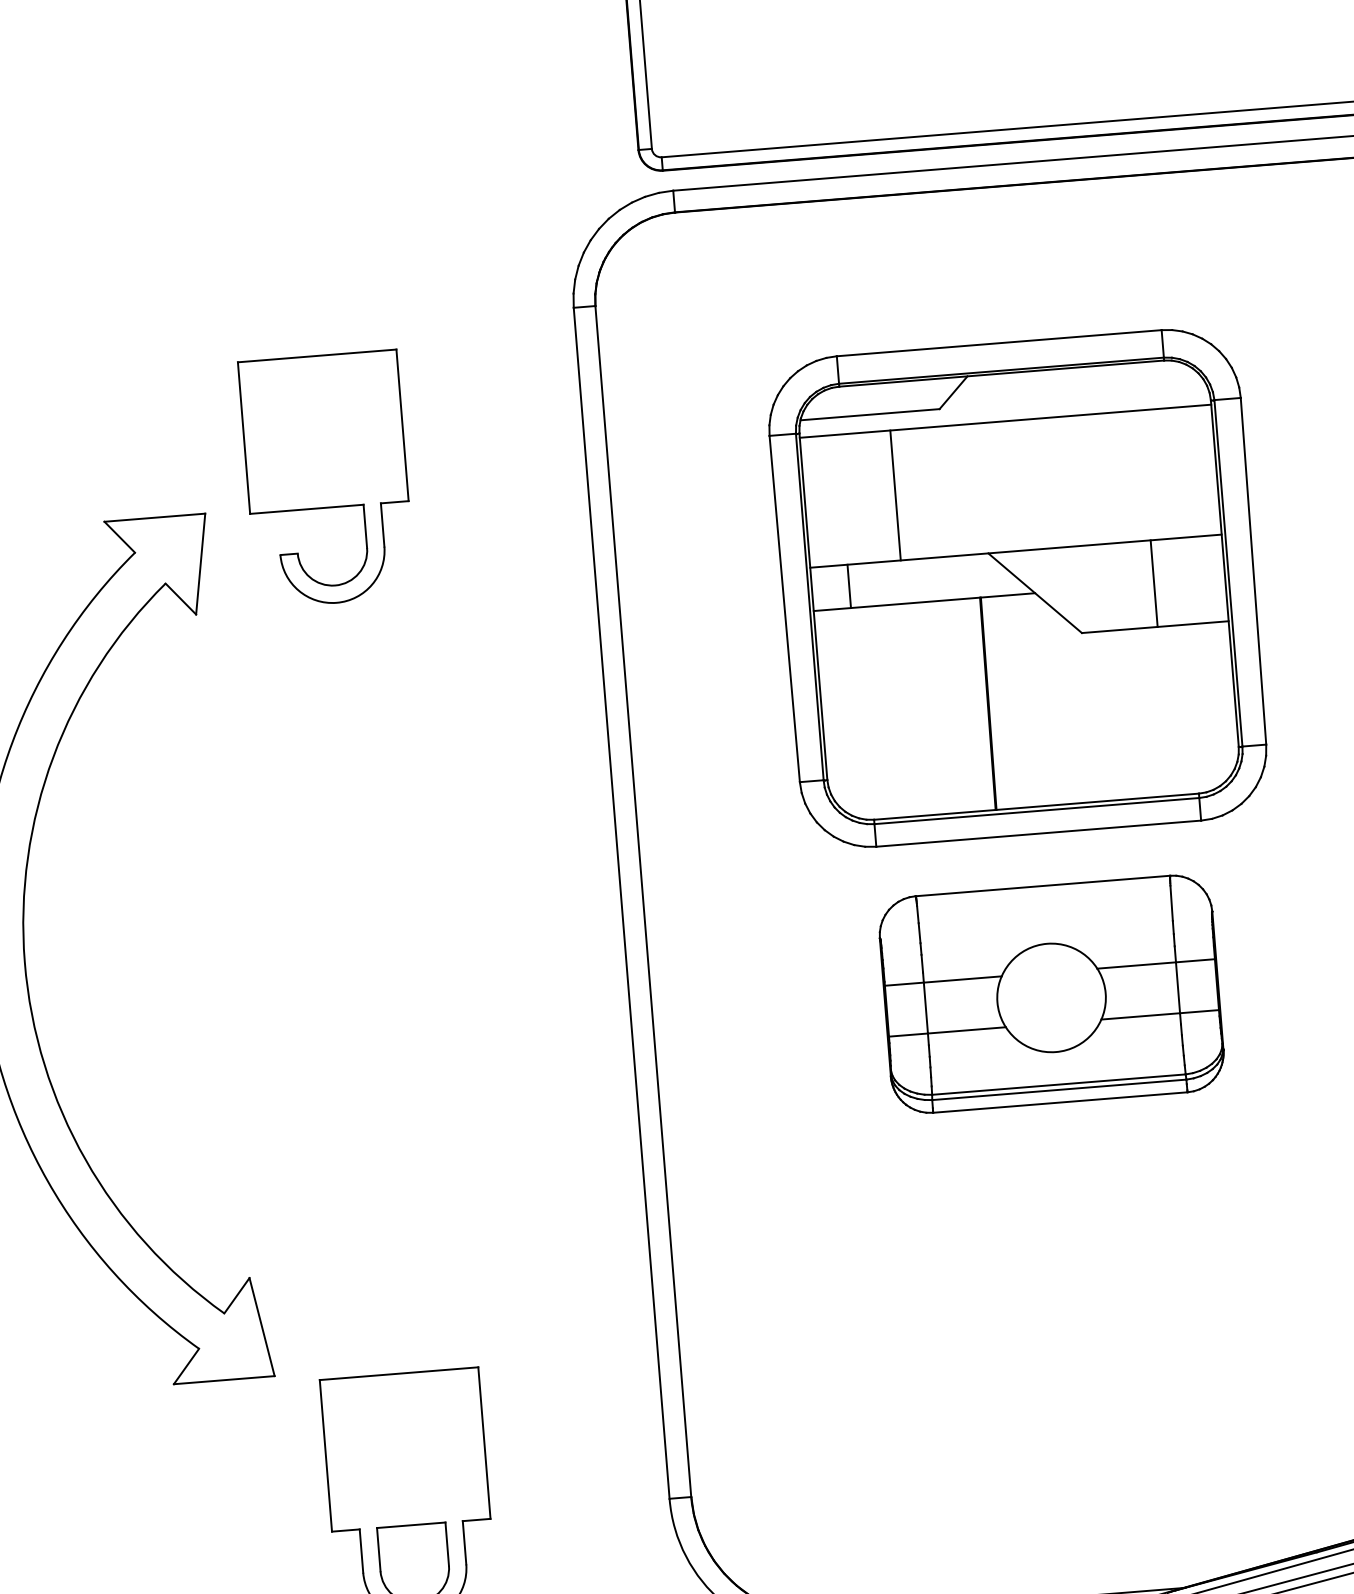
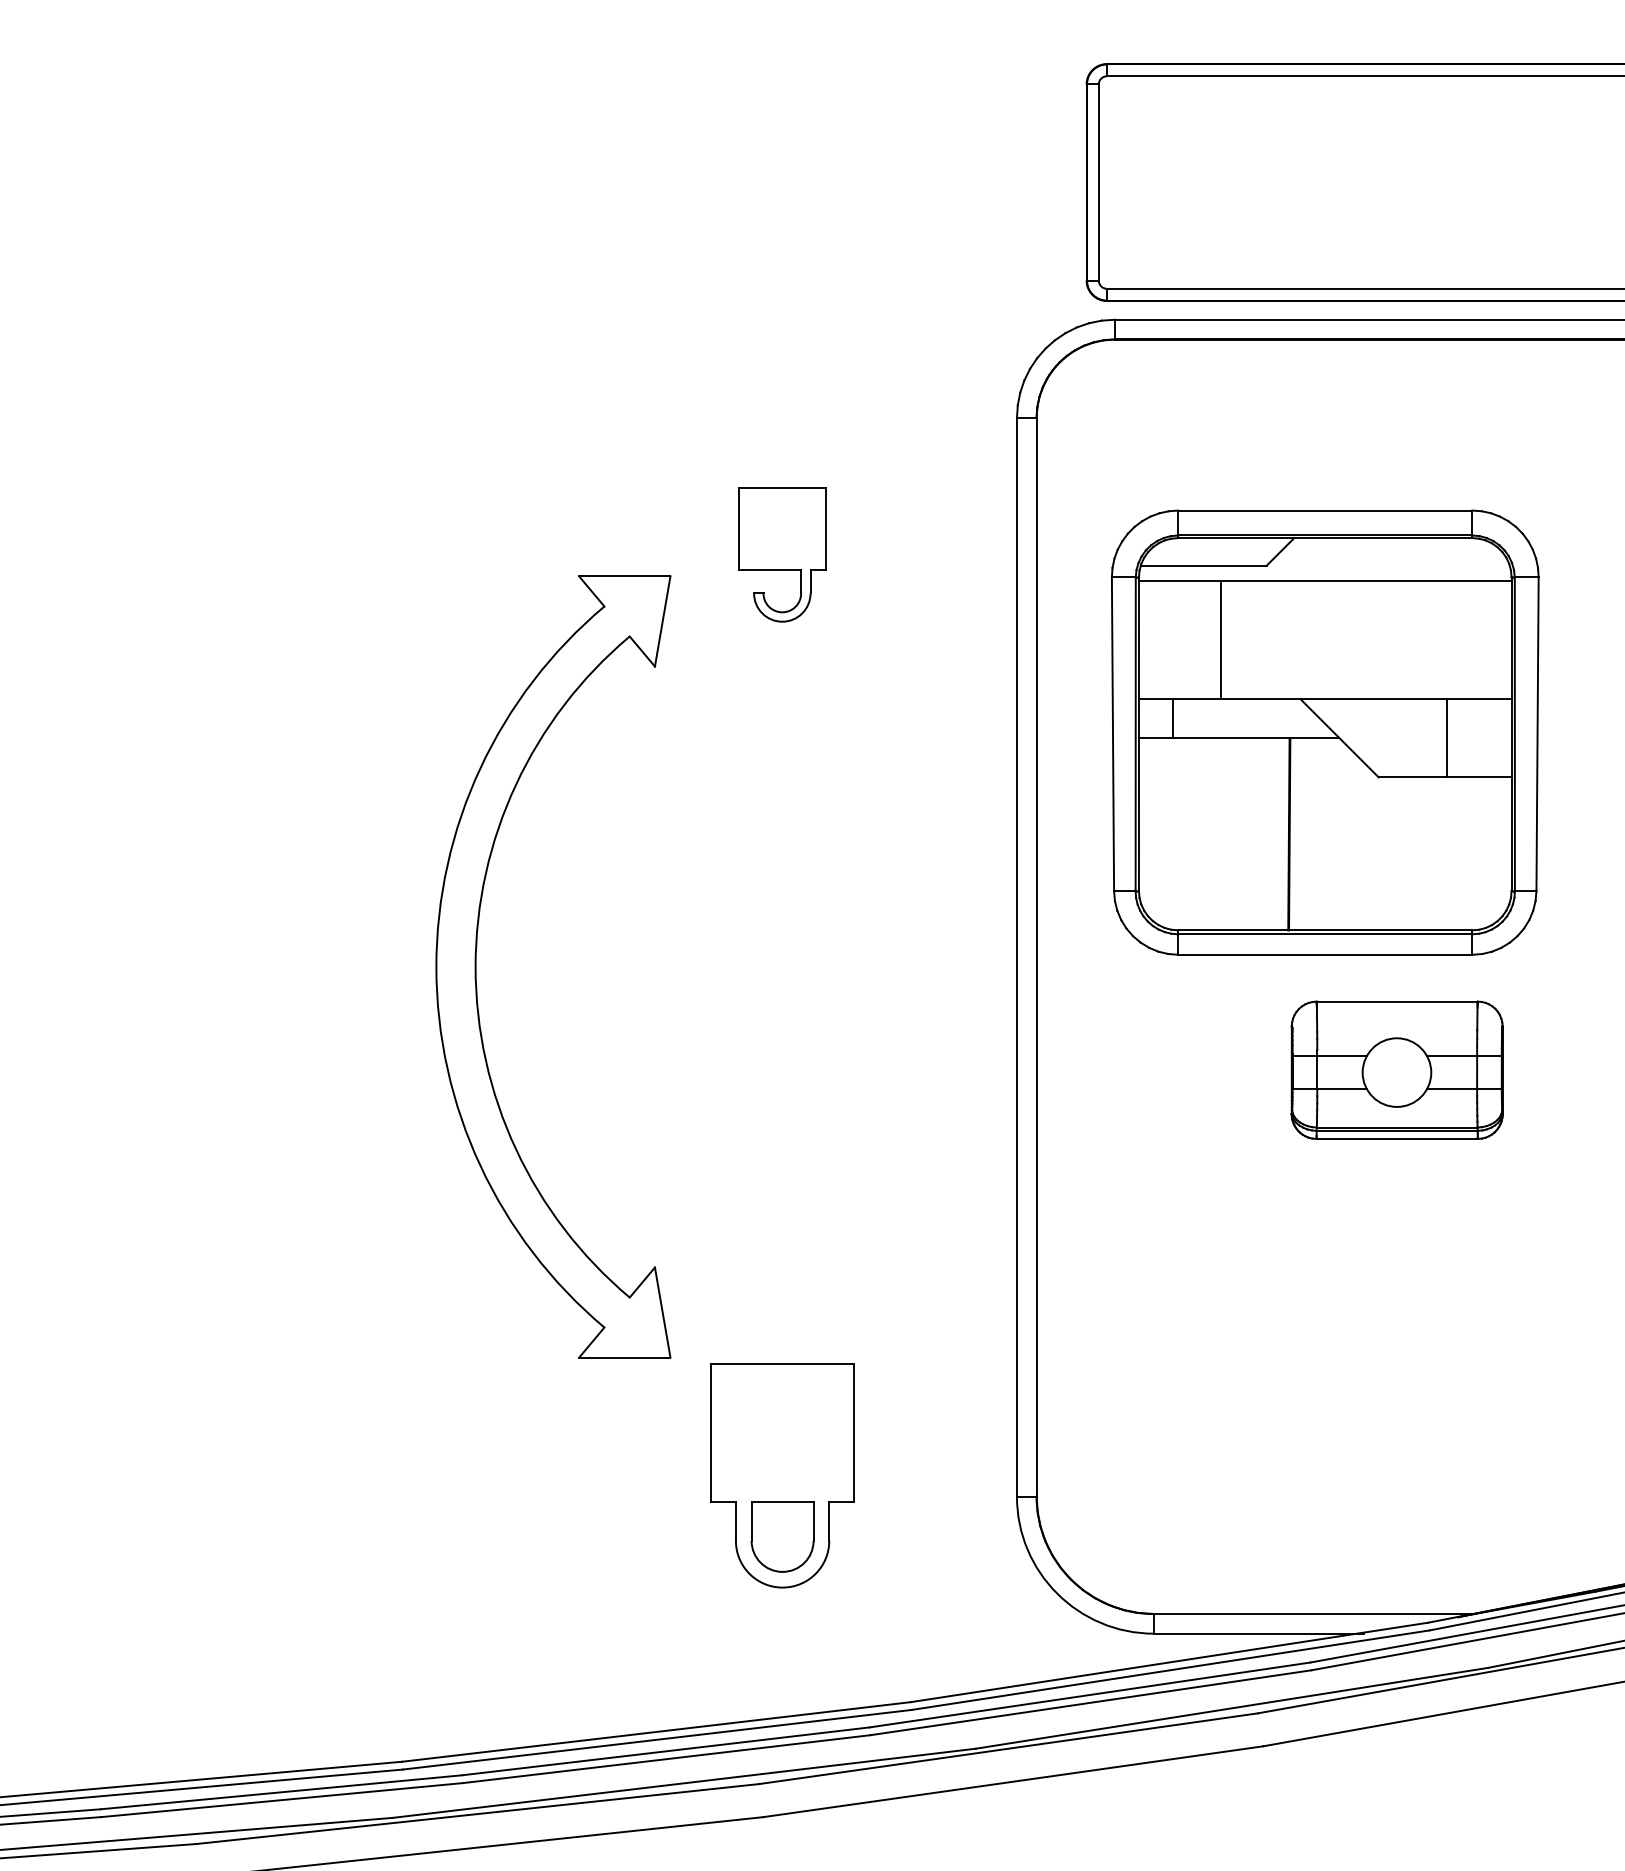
part: (327, 479) -> (782, 554), size x0.6
part: (1018, 588) -> (1324, 732), moved
part: (1050, 994) -> (1396, 1070), size x0.7

